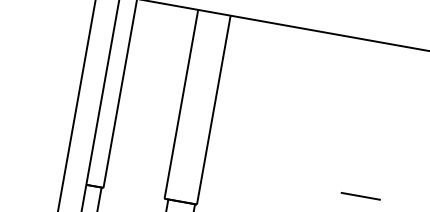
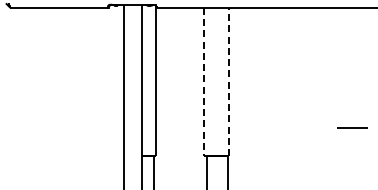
line: (181, 104) -> (203, 82), solid -> dashed
line: (214, 109) -> (229, 81), solid -> dashed

